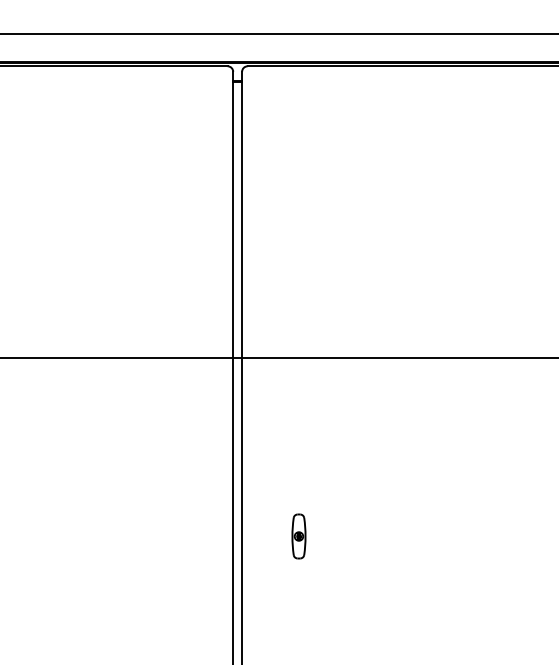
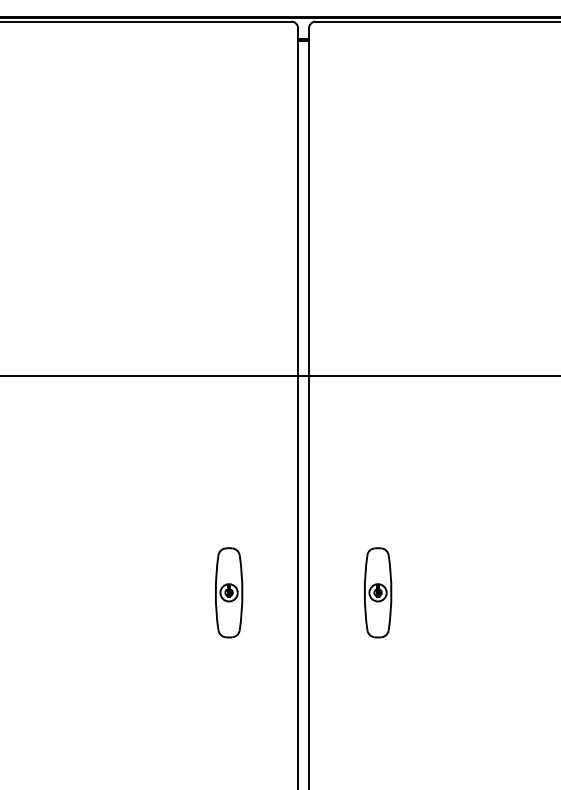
part: (176, 536) -> (229, 592), added
part: (298, 536) -> (377, 592), size x1.67

